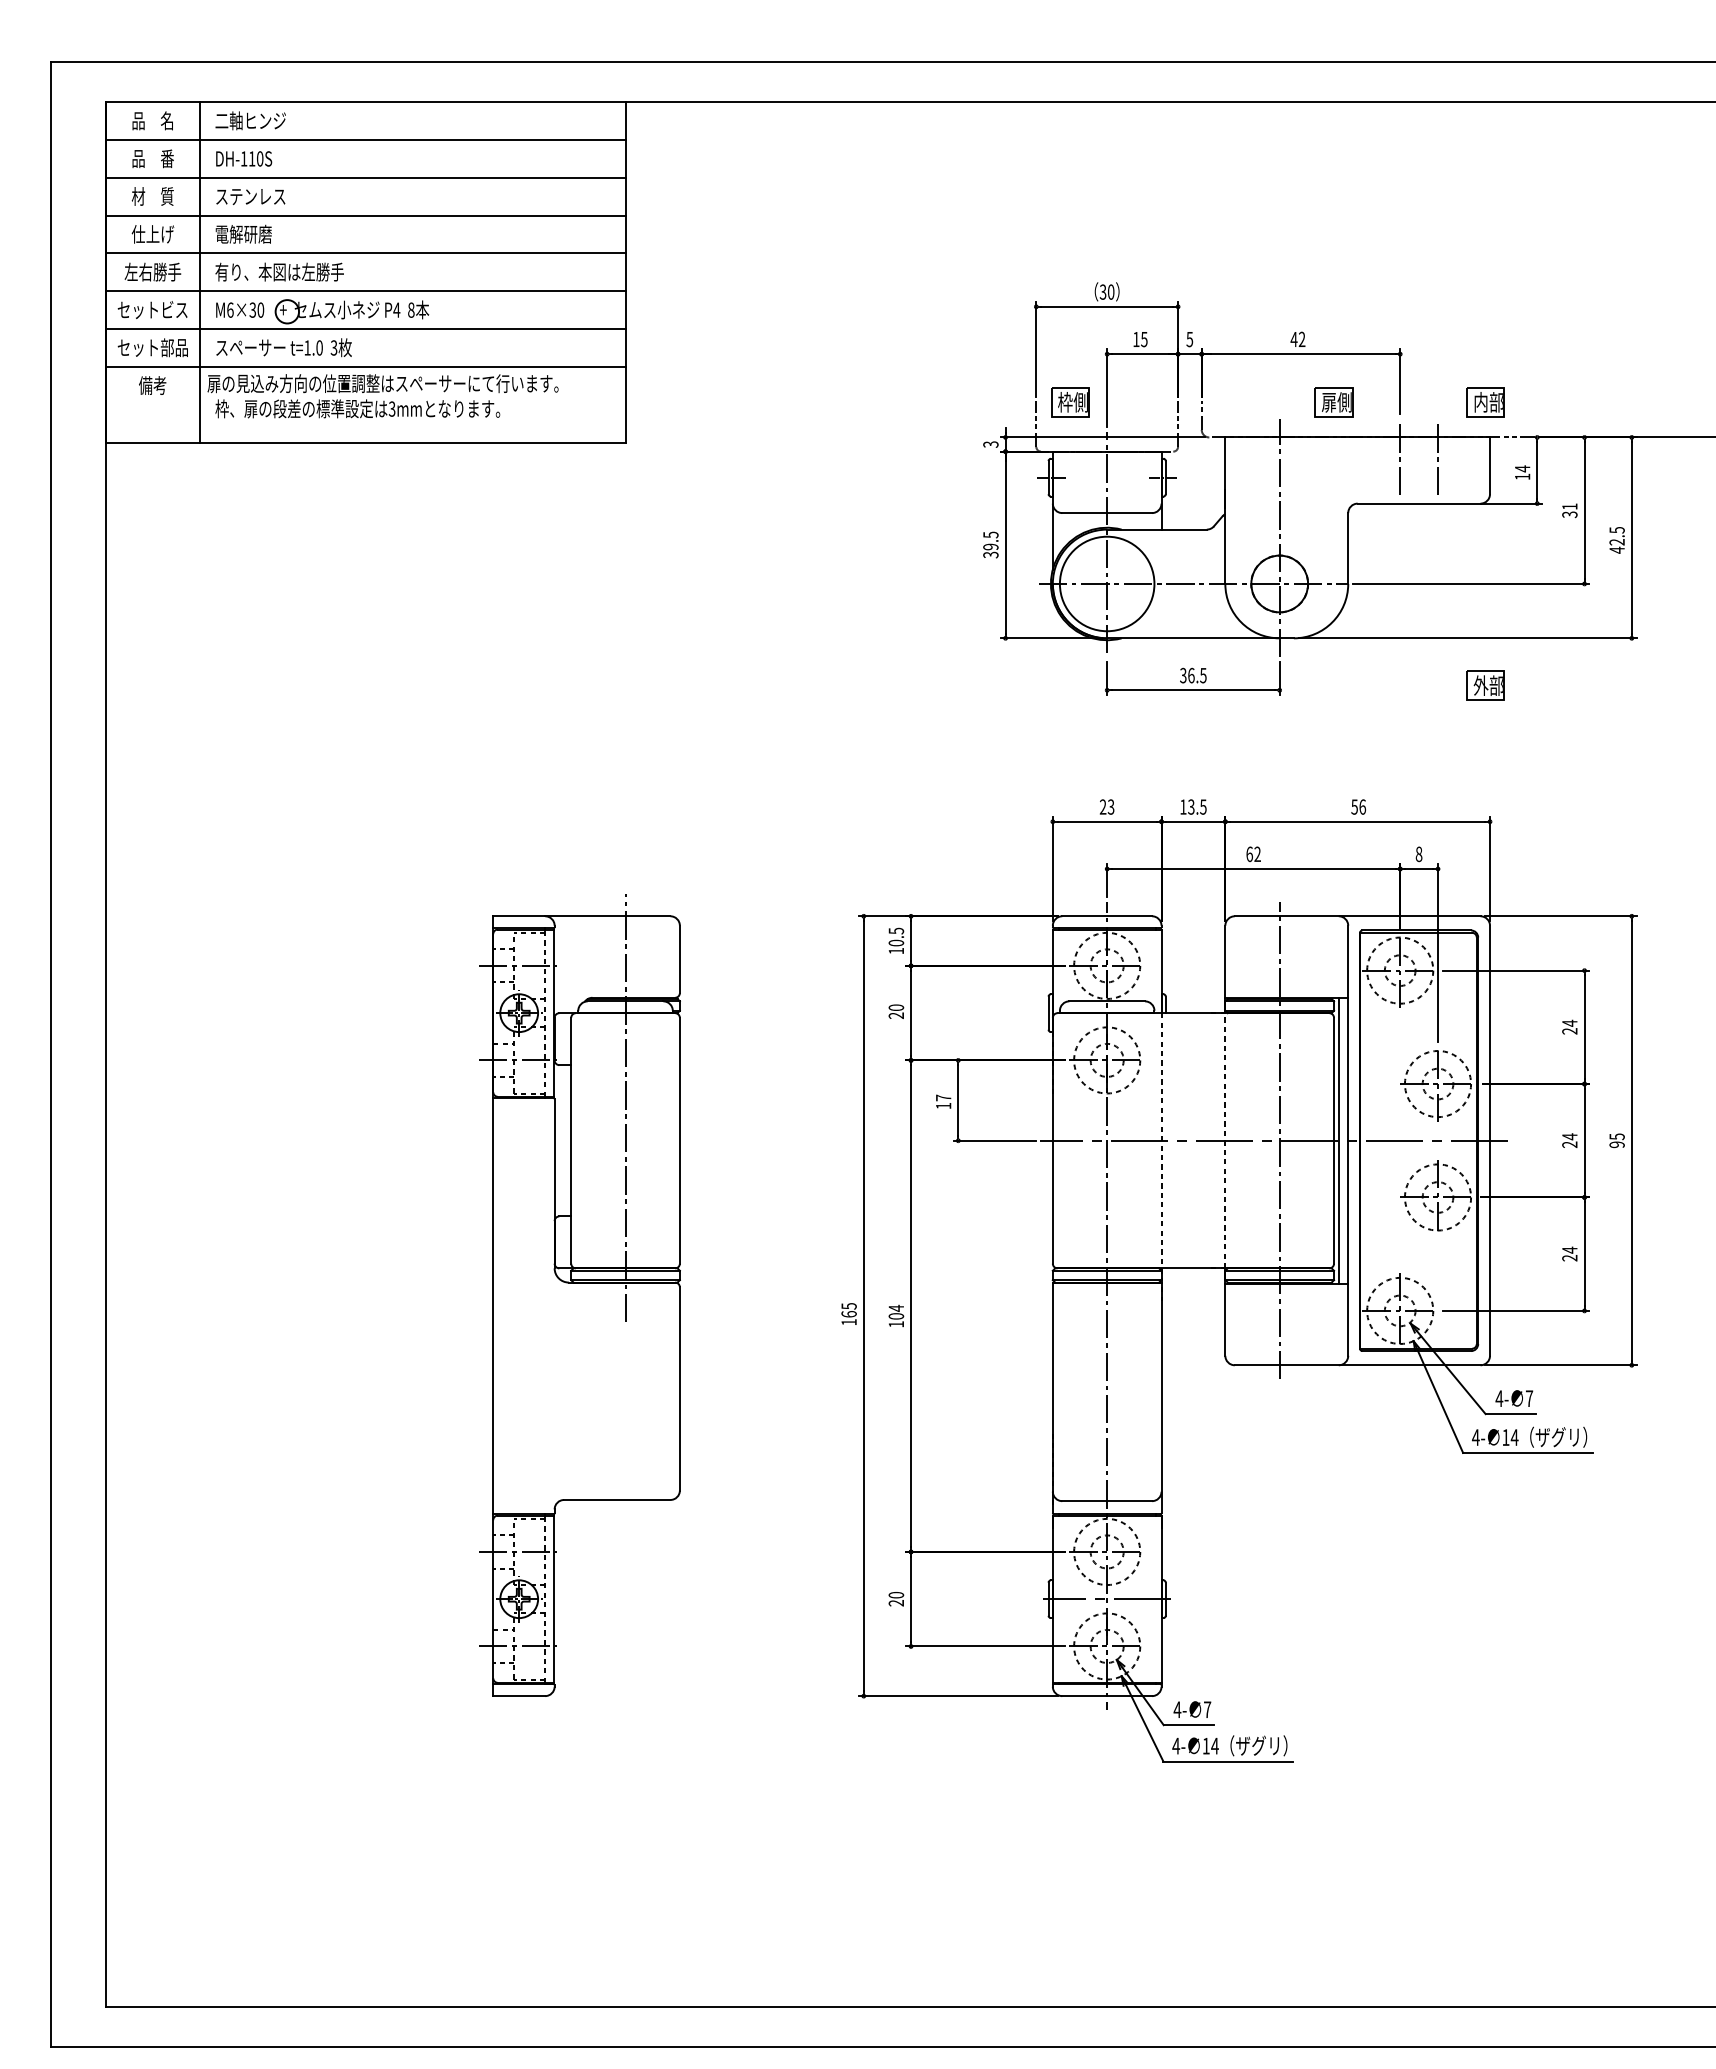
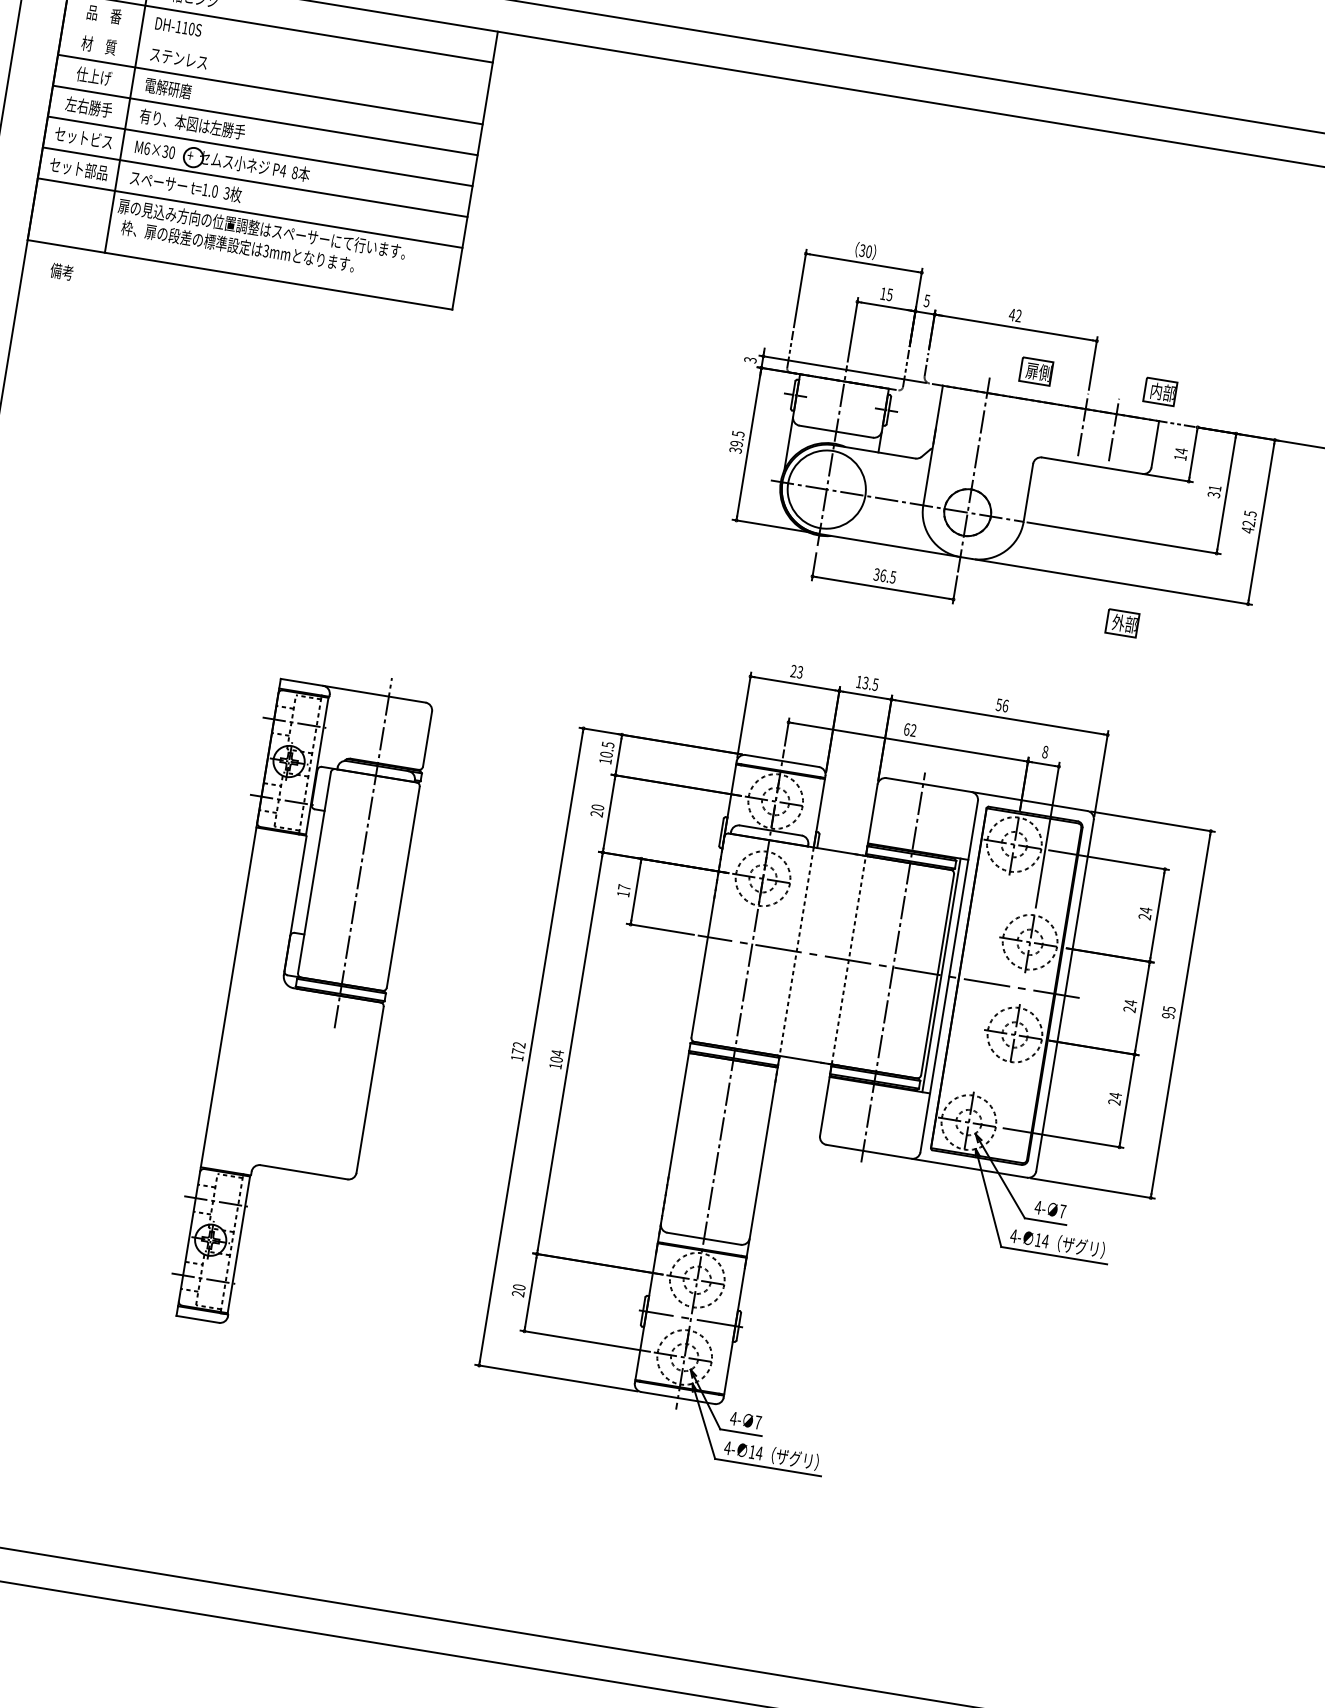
line: (365, 177) -> (275, 58), removed
text: (152, 385) -> (61, 271), moved
part: (1070, 402) -> (821, 336), removed
text: (848, 1310) -> (518, 1048), 165 -> 172

